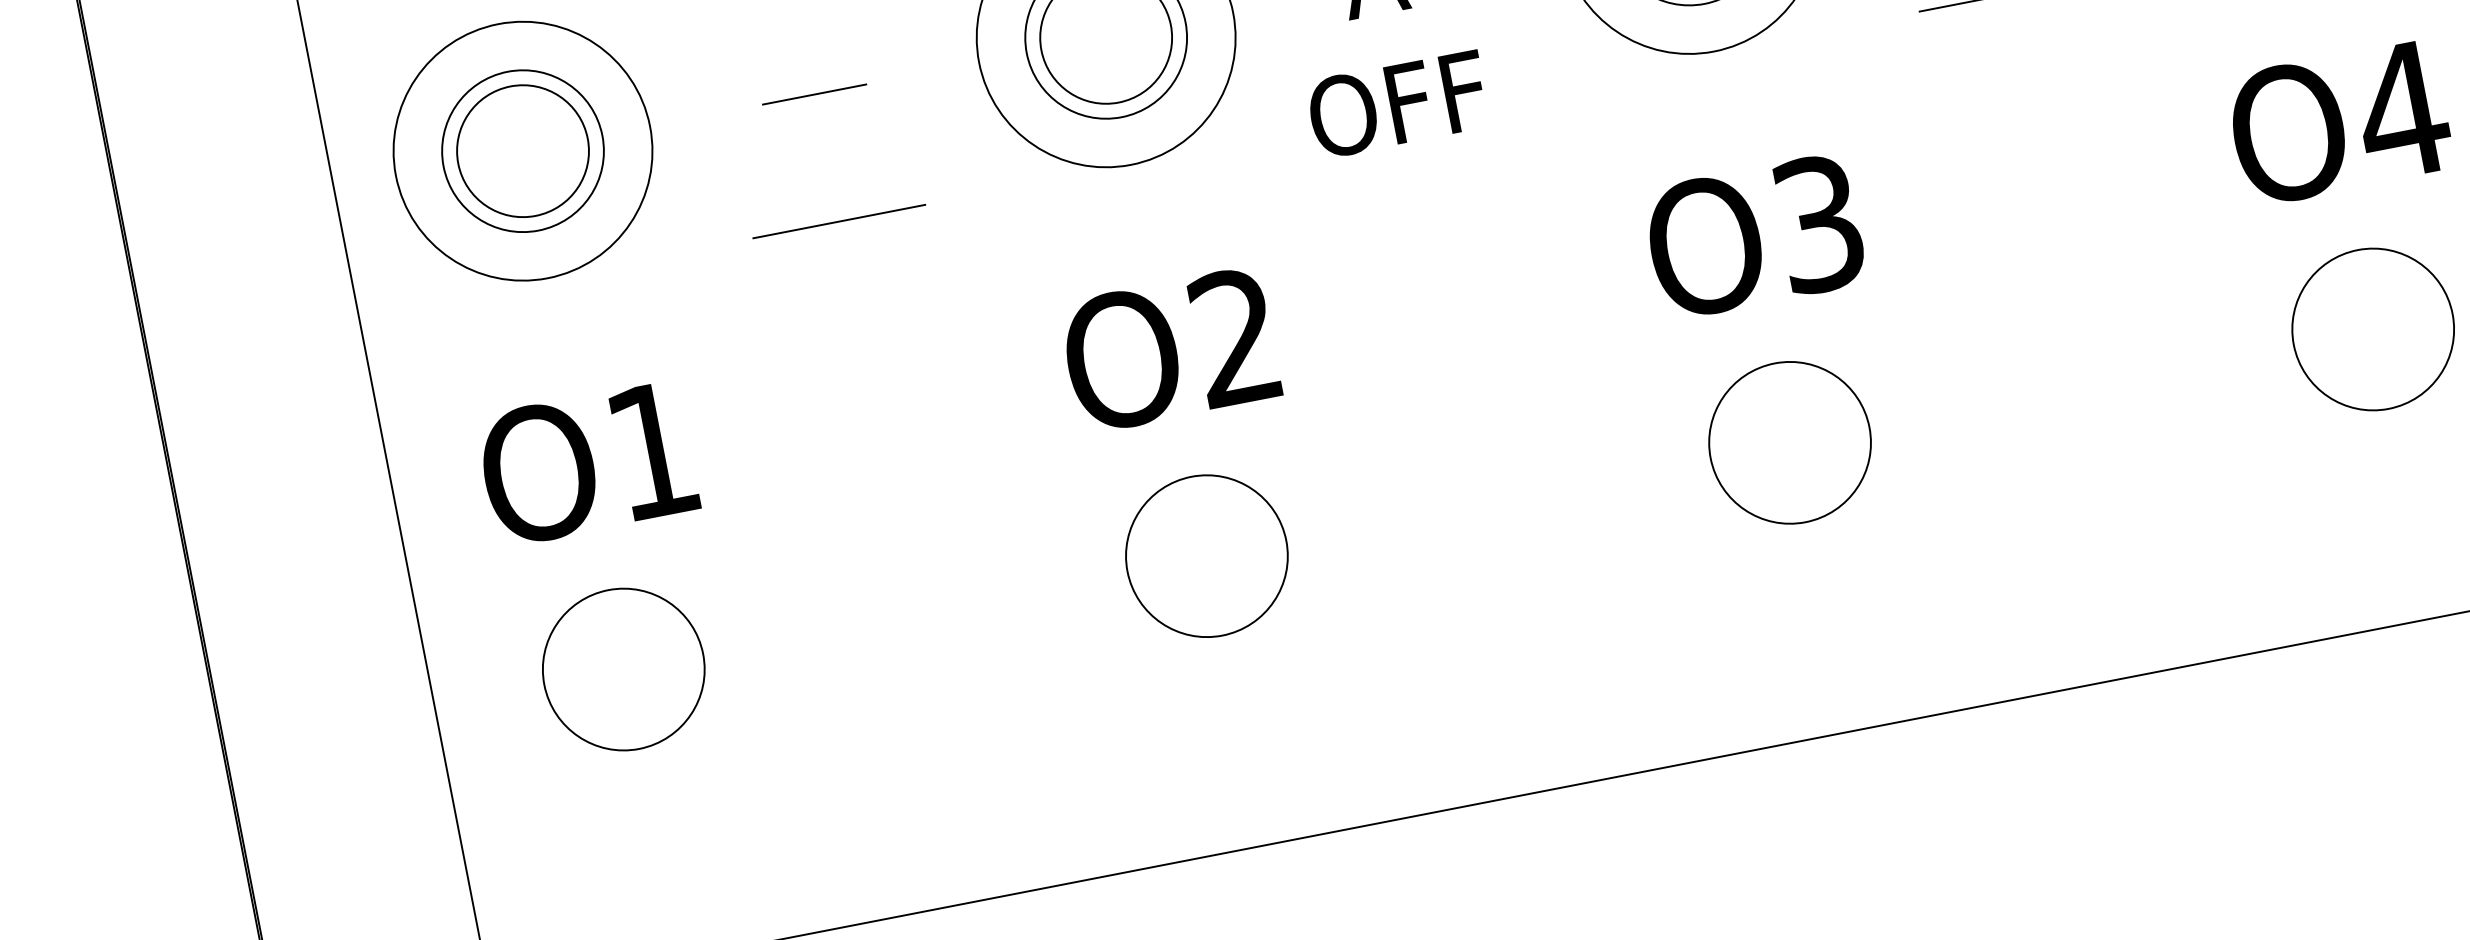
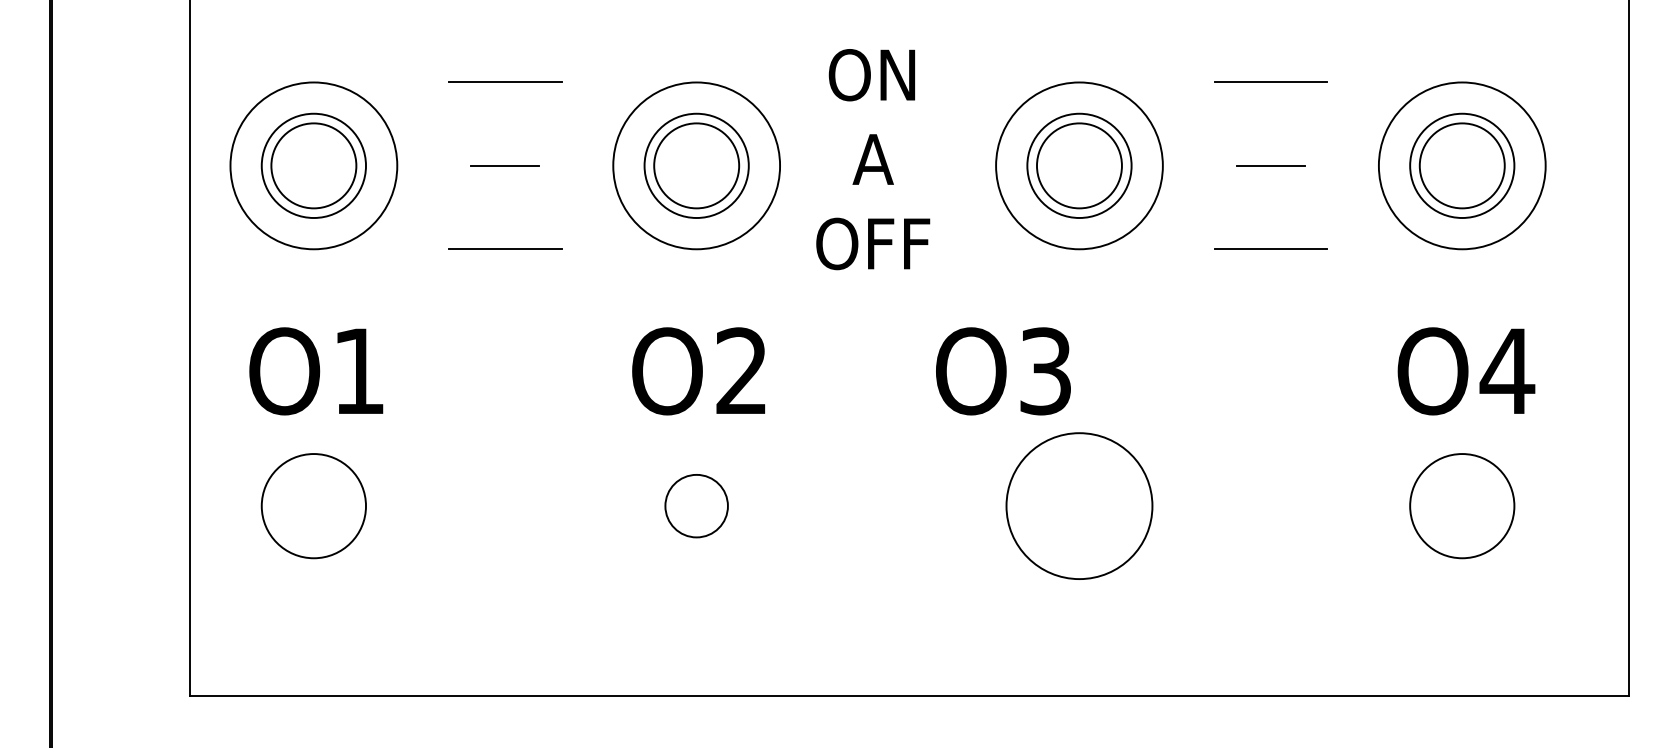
text: (1754, 236) -> (1003, 371), moved
circle: (1790, 443) -> (1079, 506), size x1.4
circle: (1206, 556) -> (696, 506), size x0.6

